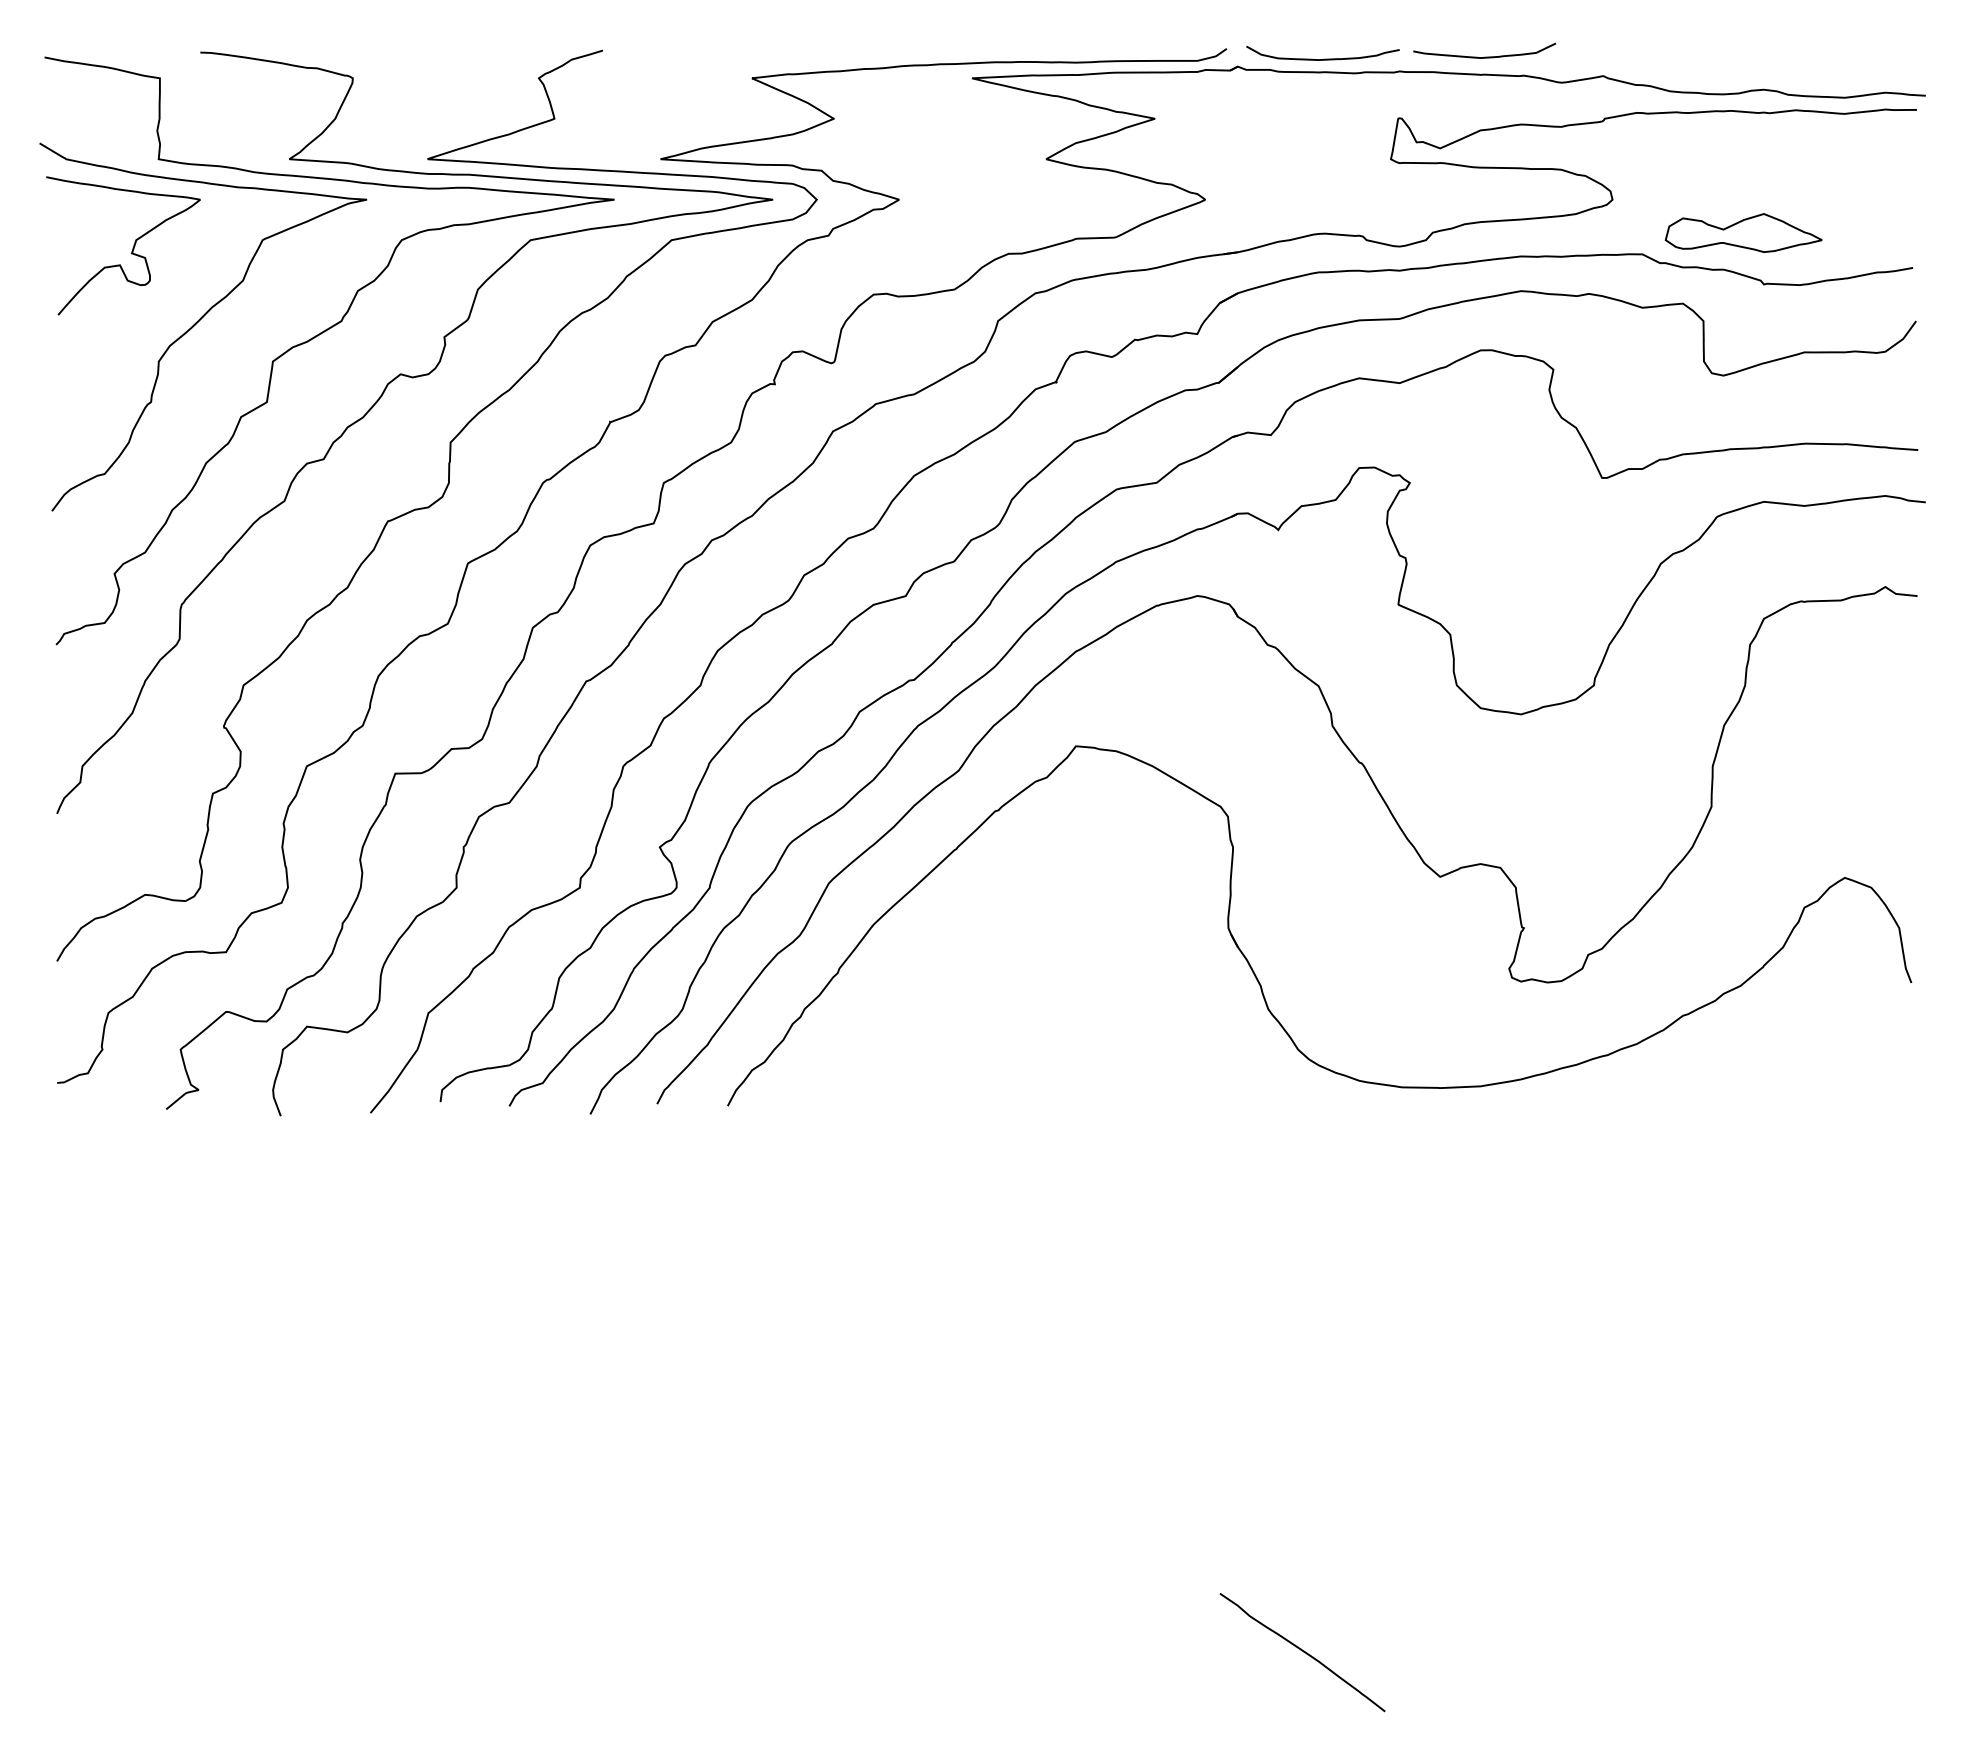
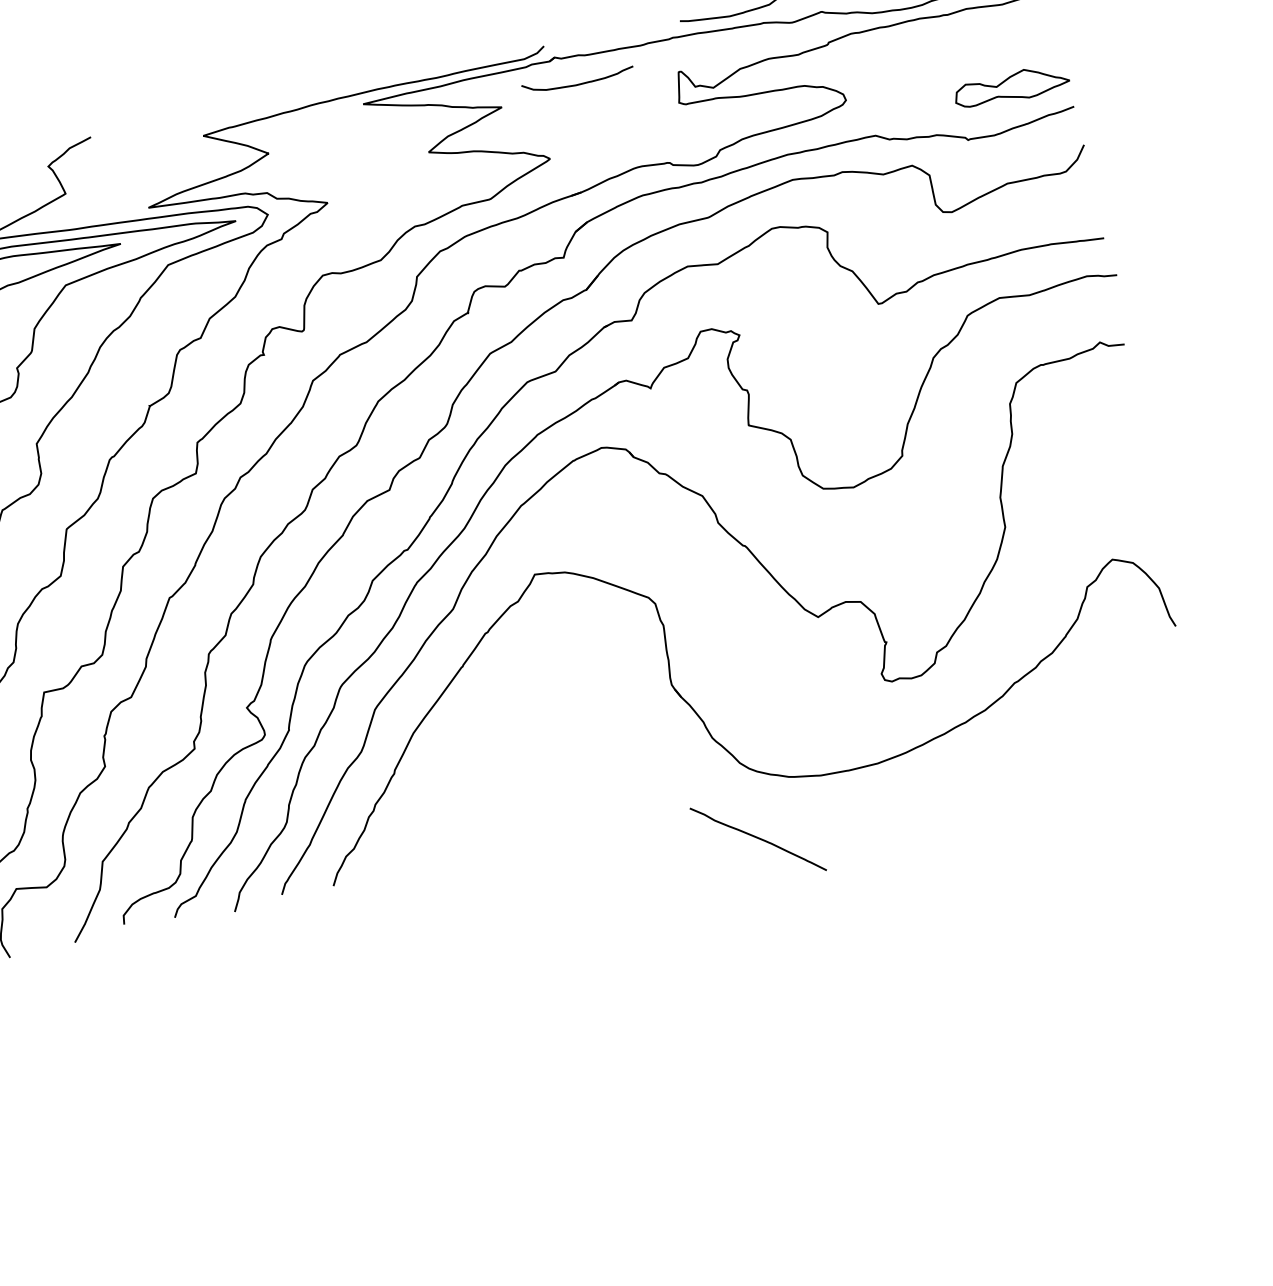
curve: (1323, 58) -> (579, 83), moved
part: (1743, 232) -> (1011, 86), moved
curve: (1302, 1651) -> (758, 838), moved

